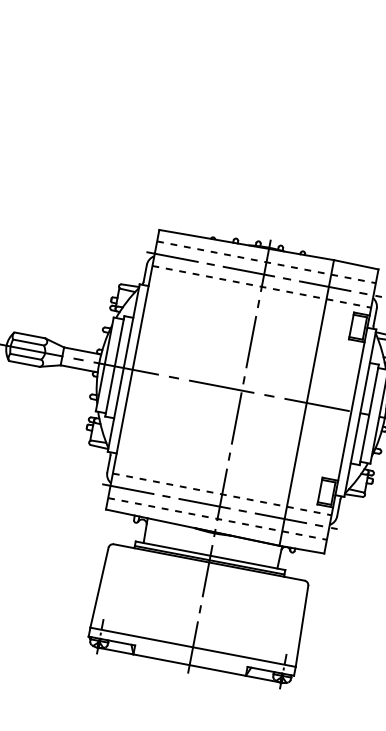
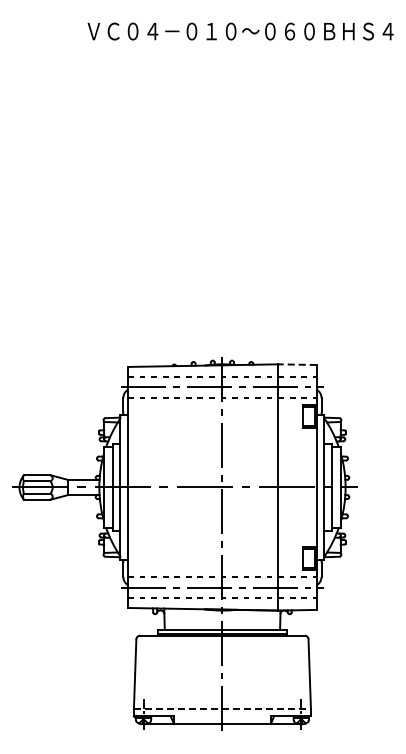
line: (355, 264) -> (296, 364), solid -> dashed
line: (193, 647) -> (222, 708), solid -> dashed

